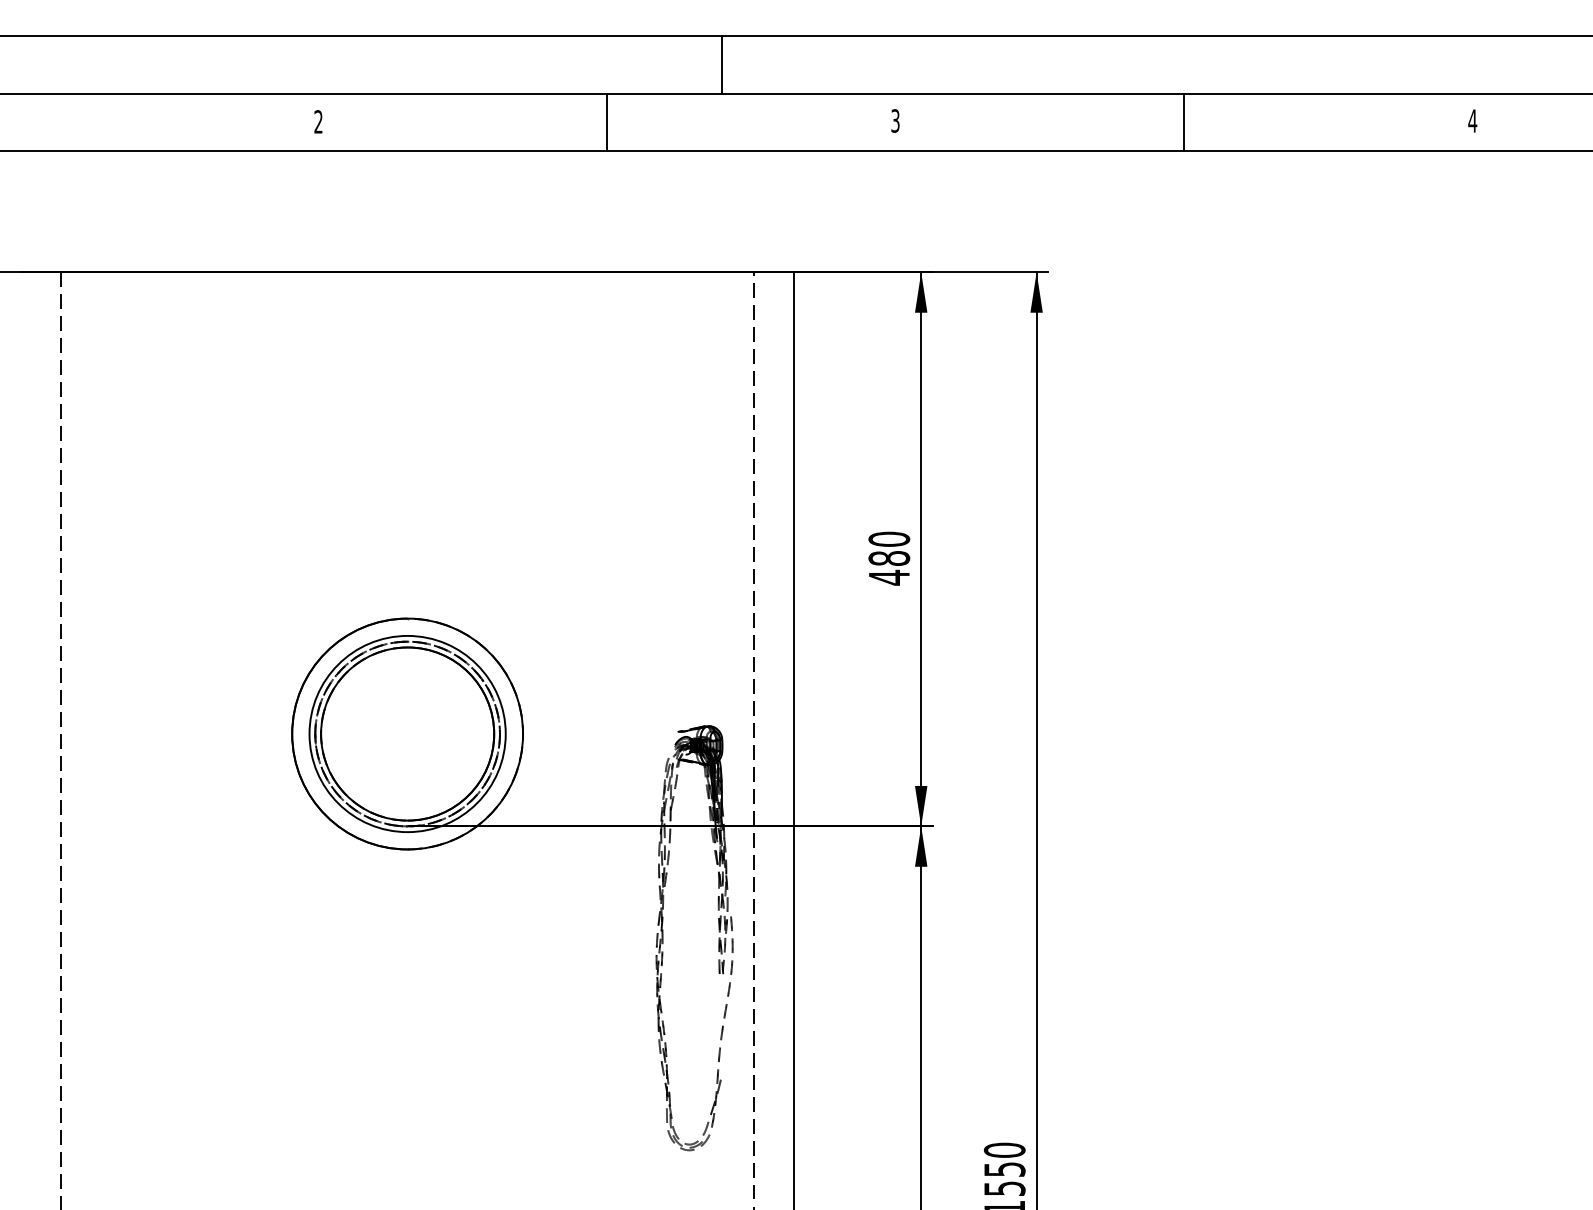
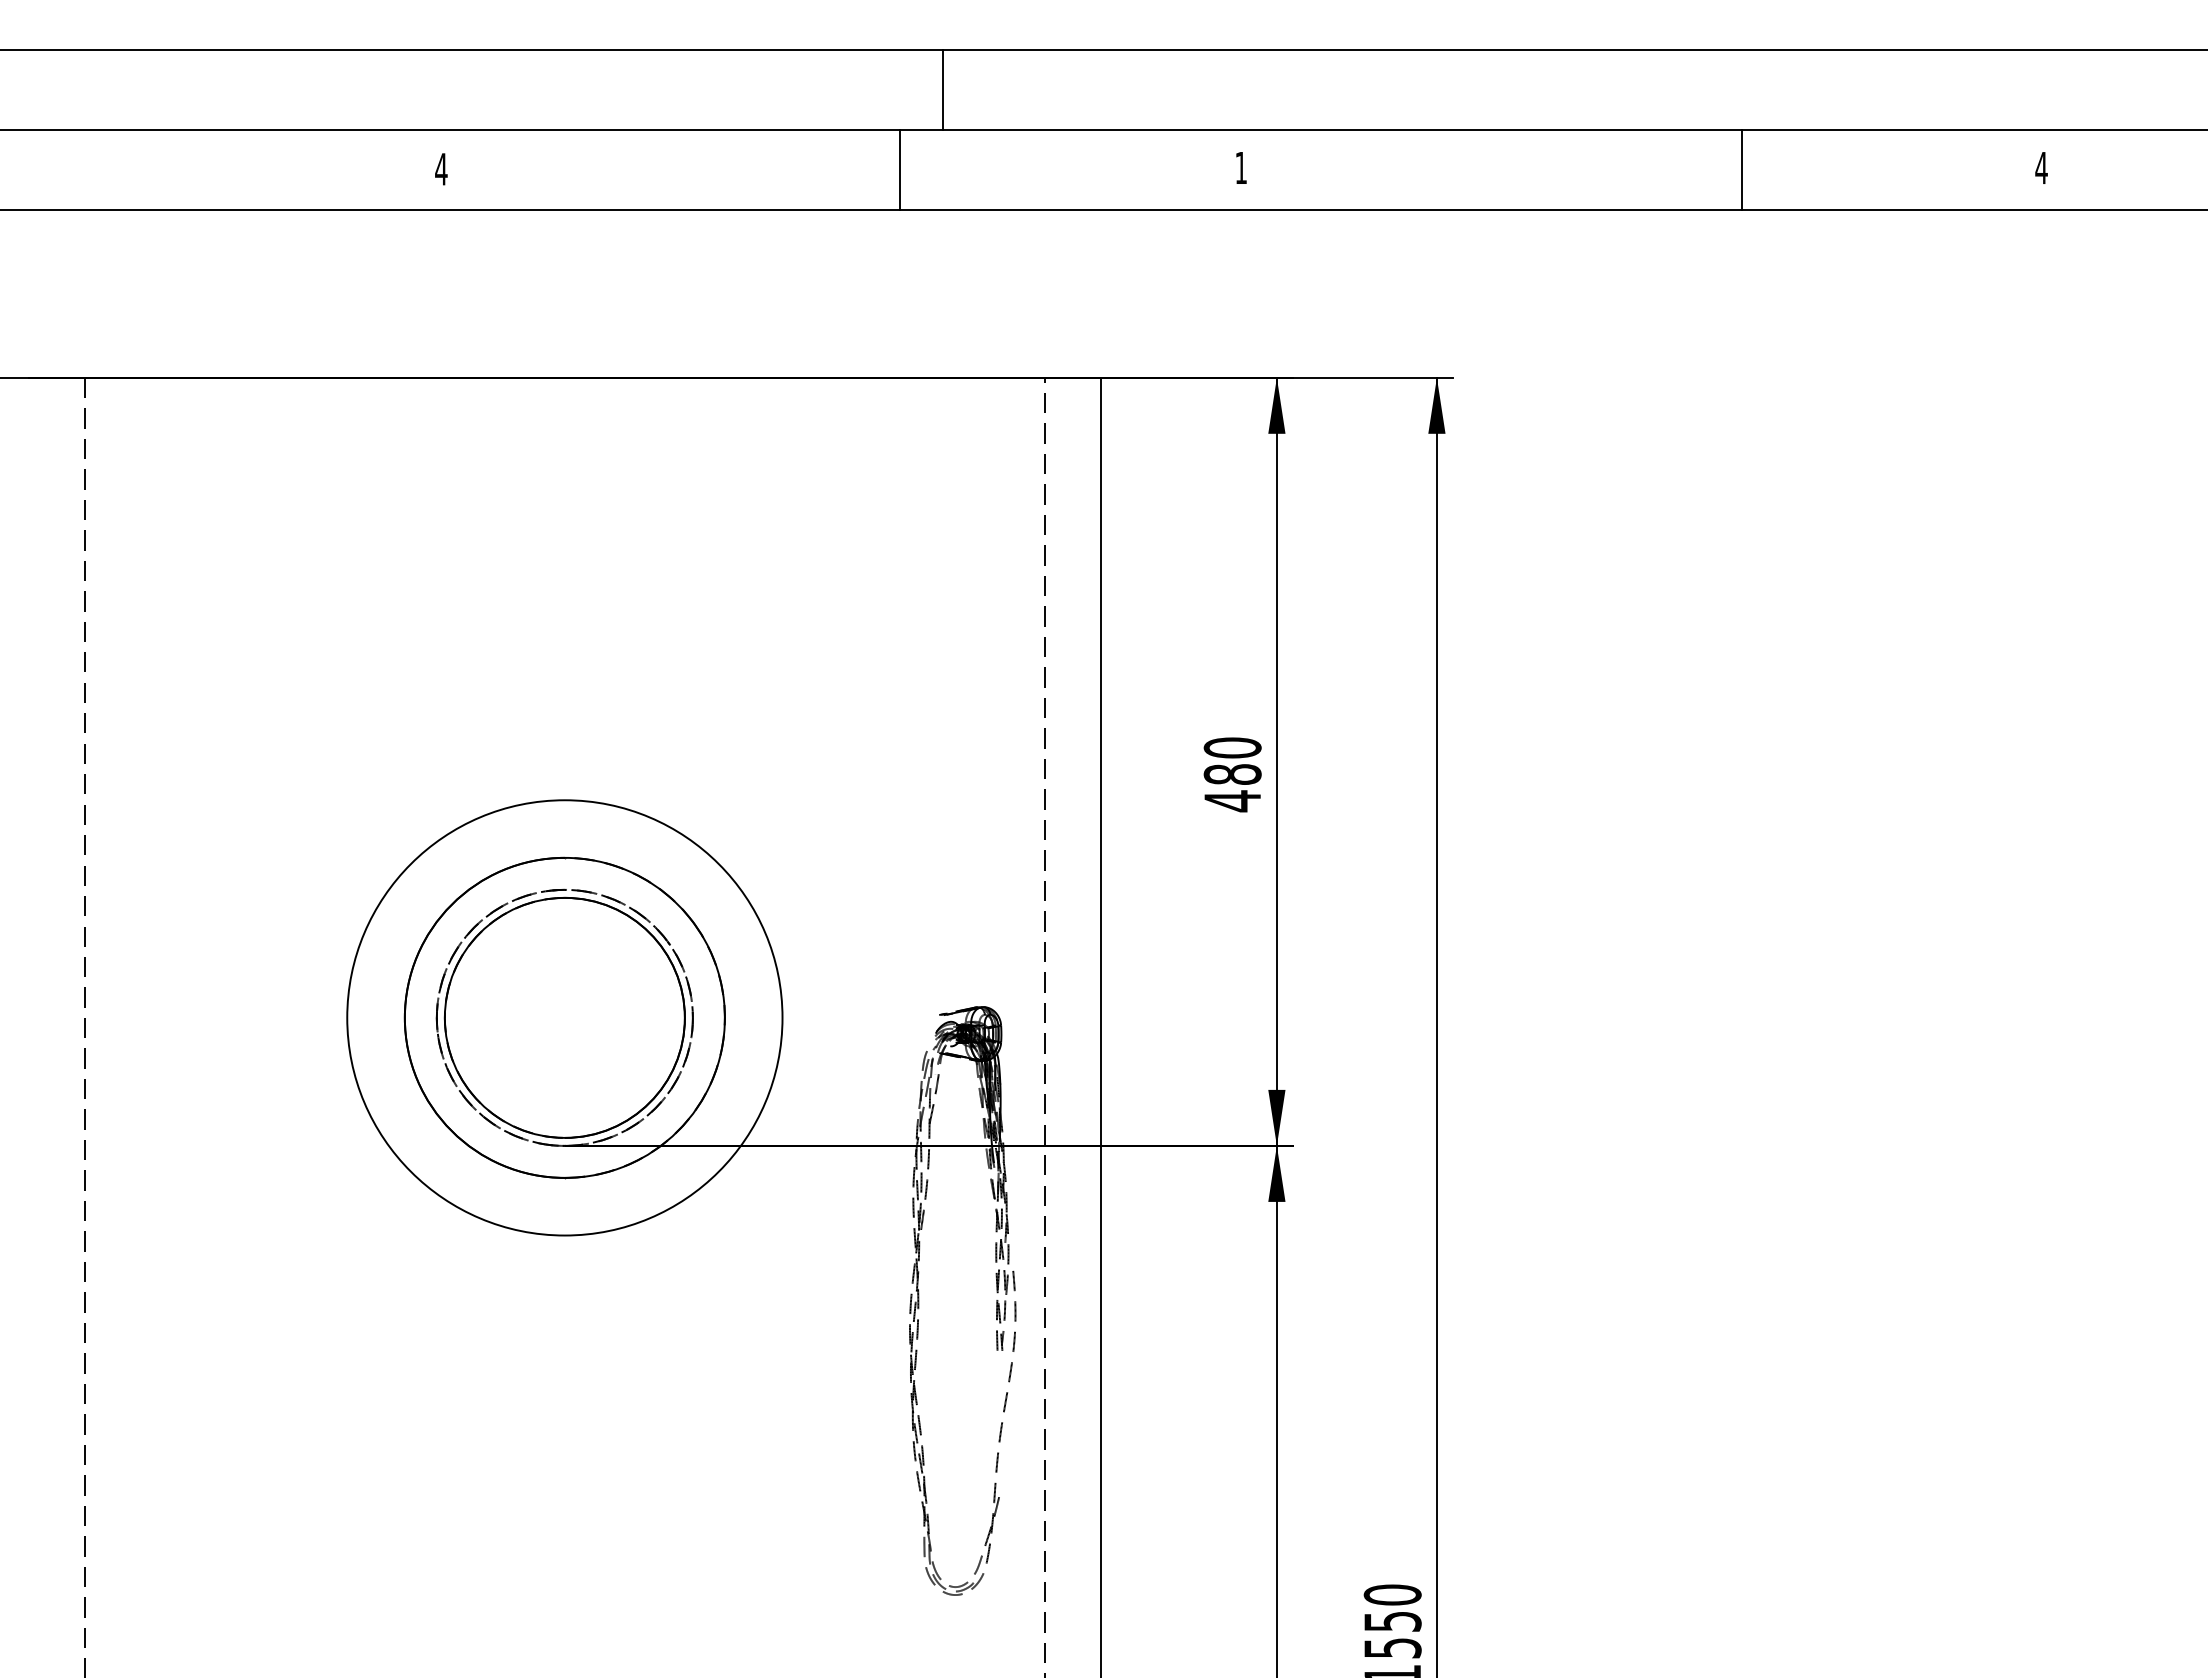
line: (722, 65) -> (943, 90), moved
text: (894, 120) -> (1240, 167), 3 -> 1
text: (318, 121) -> (441, 168), 2 -> 4
line: (607, 122) -> (900, 170), moved
line: (1184, 122) -> (1742, 170), moved
circle: (407, 733) -> (564, 1017), size x1.6

